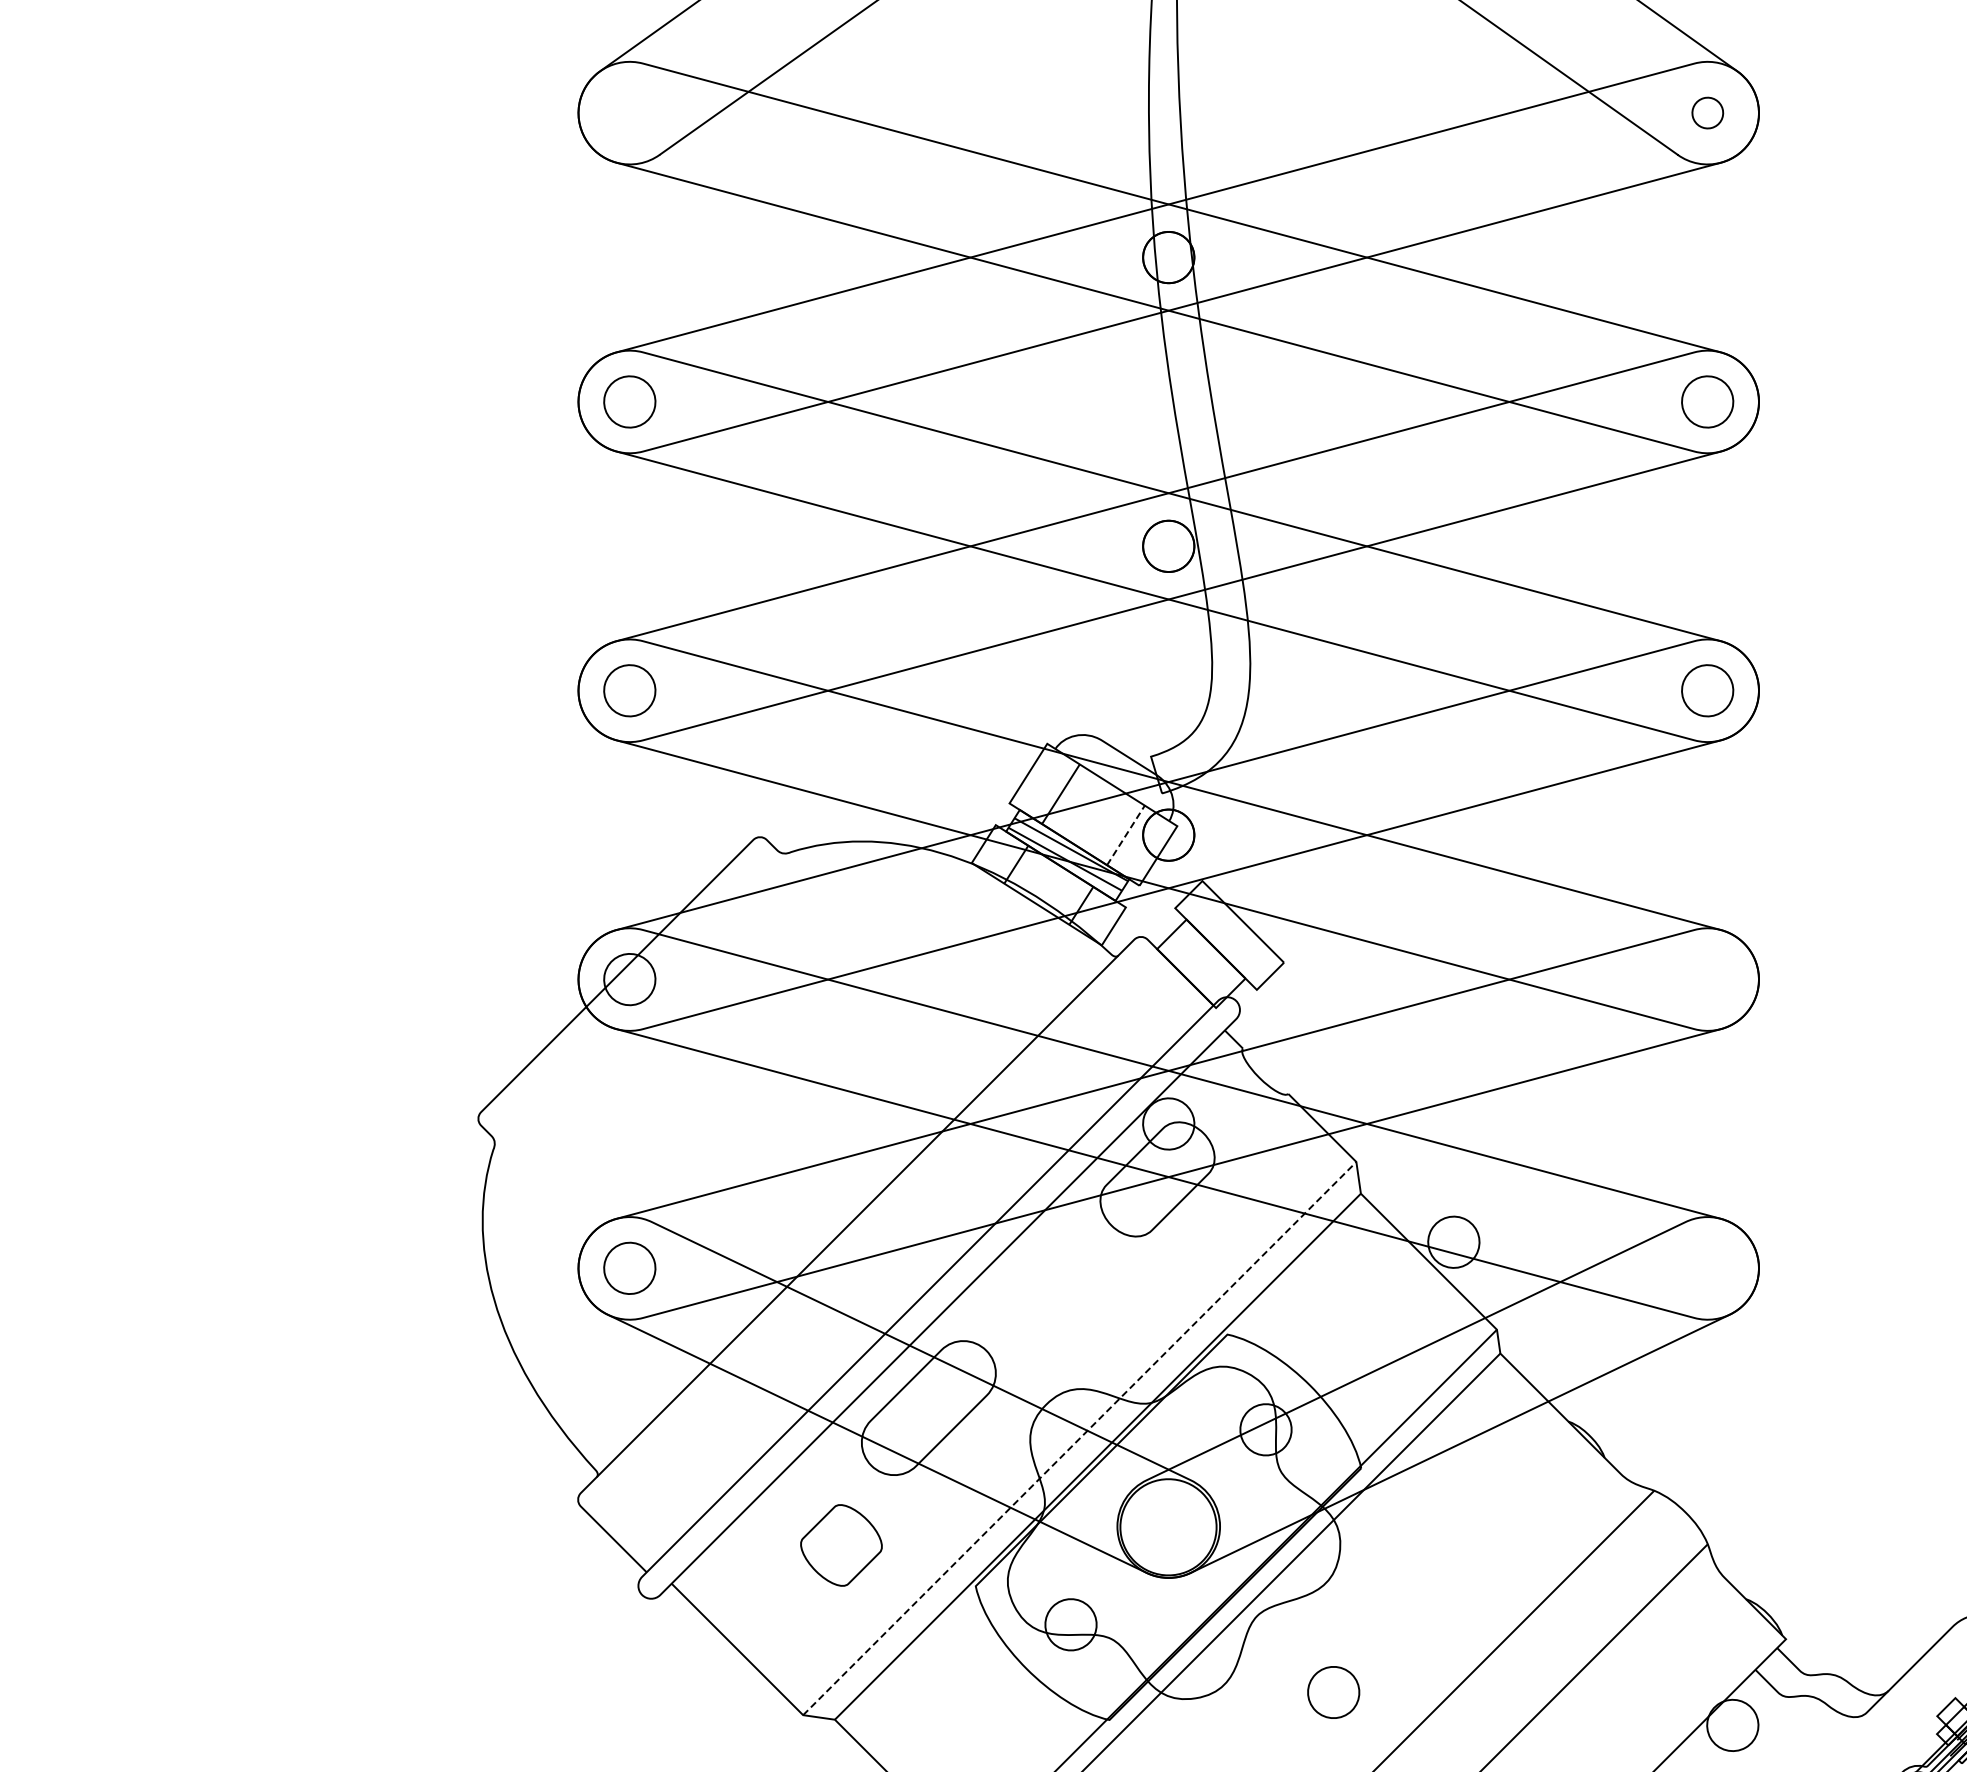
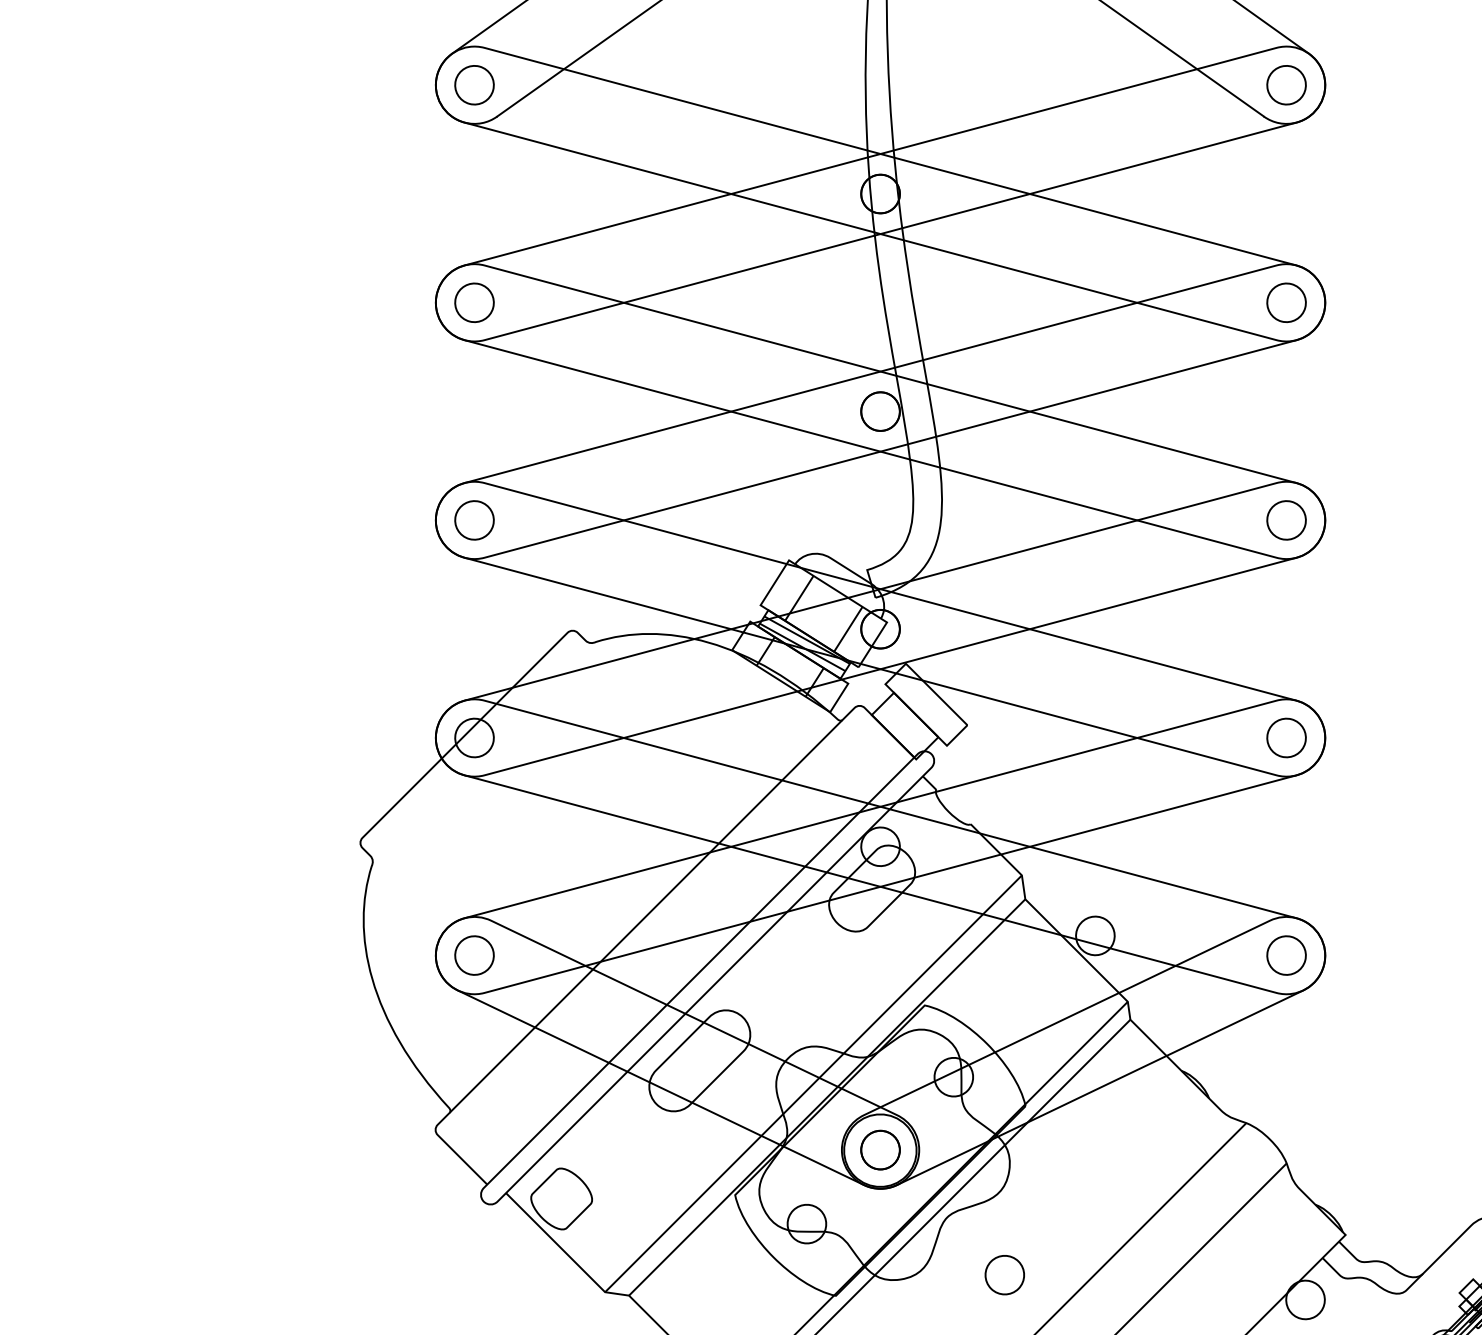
part: (629, 112) -> (474, 84), added
part: (1707, 112) -> (1286, 84), size x1.67
line: (1126, 834) -> (848, 628), dashed -> solid
part: (1707, 979) -> (1286, 737), added
part: (1707, 1267) -> (1286, 954), added
line: (1080, 1438) -> (814, 1083), dashed -> solid
part: (1168, 1526) -> (880, 1150), added
part: (841, 1545) -> (561, 1199), moved

